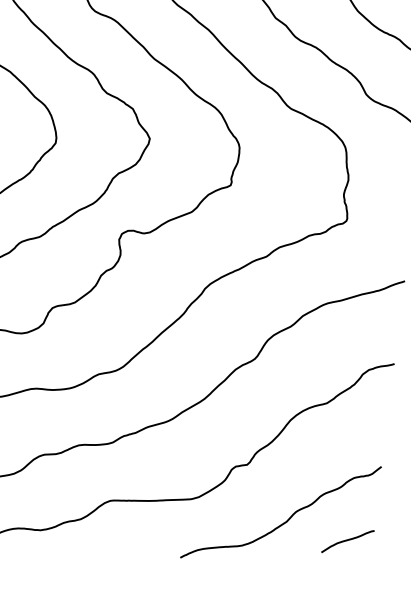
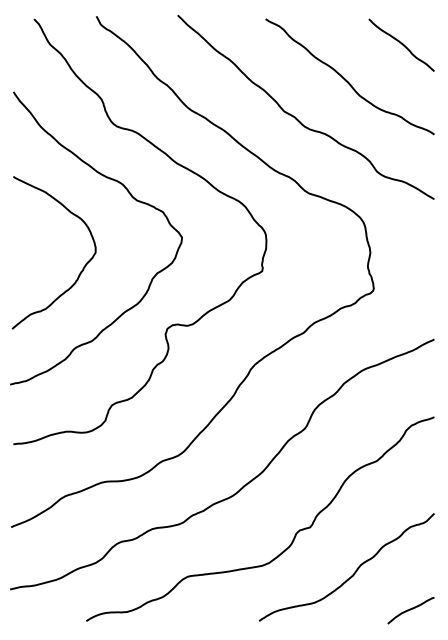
curve: (347, 541) -> (410, 610), moved

